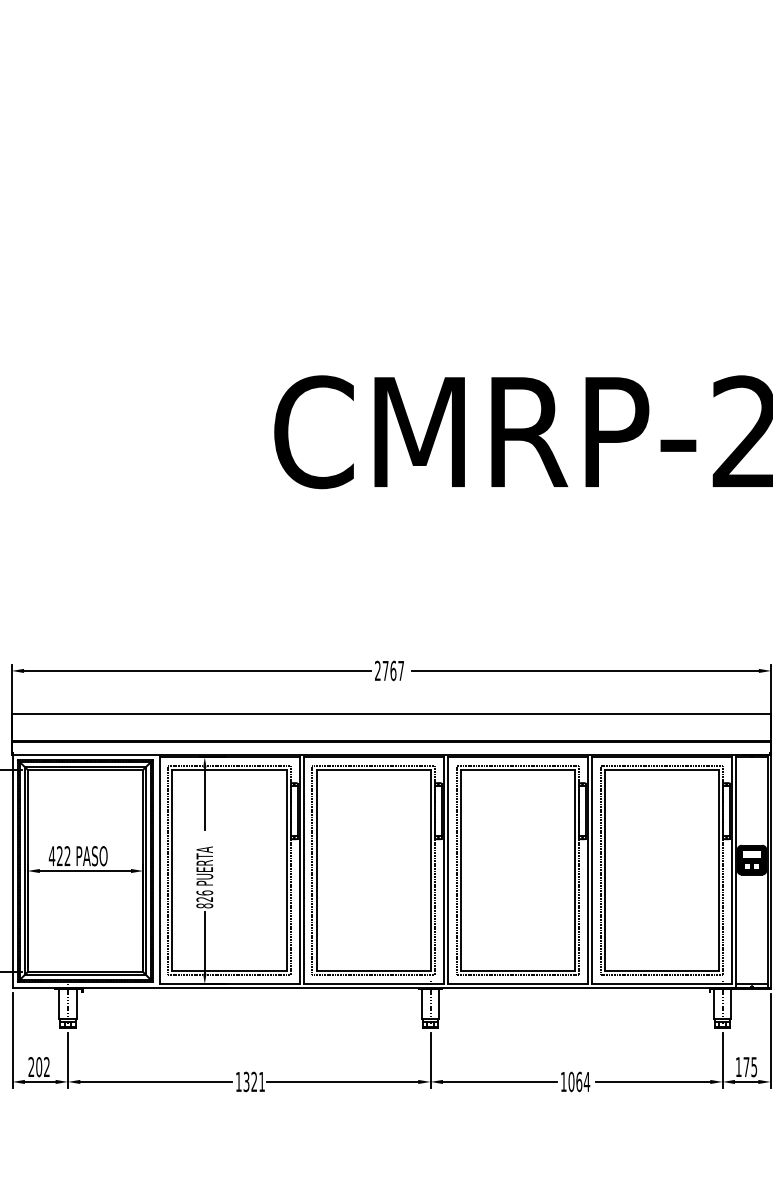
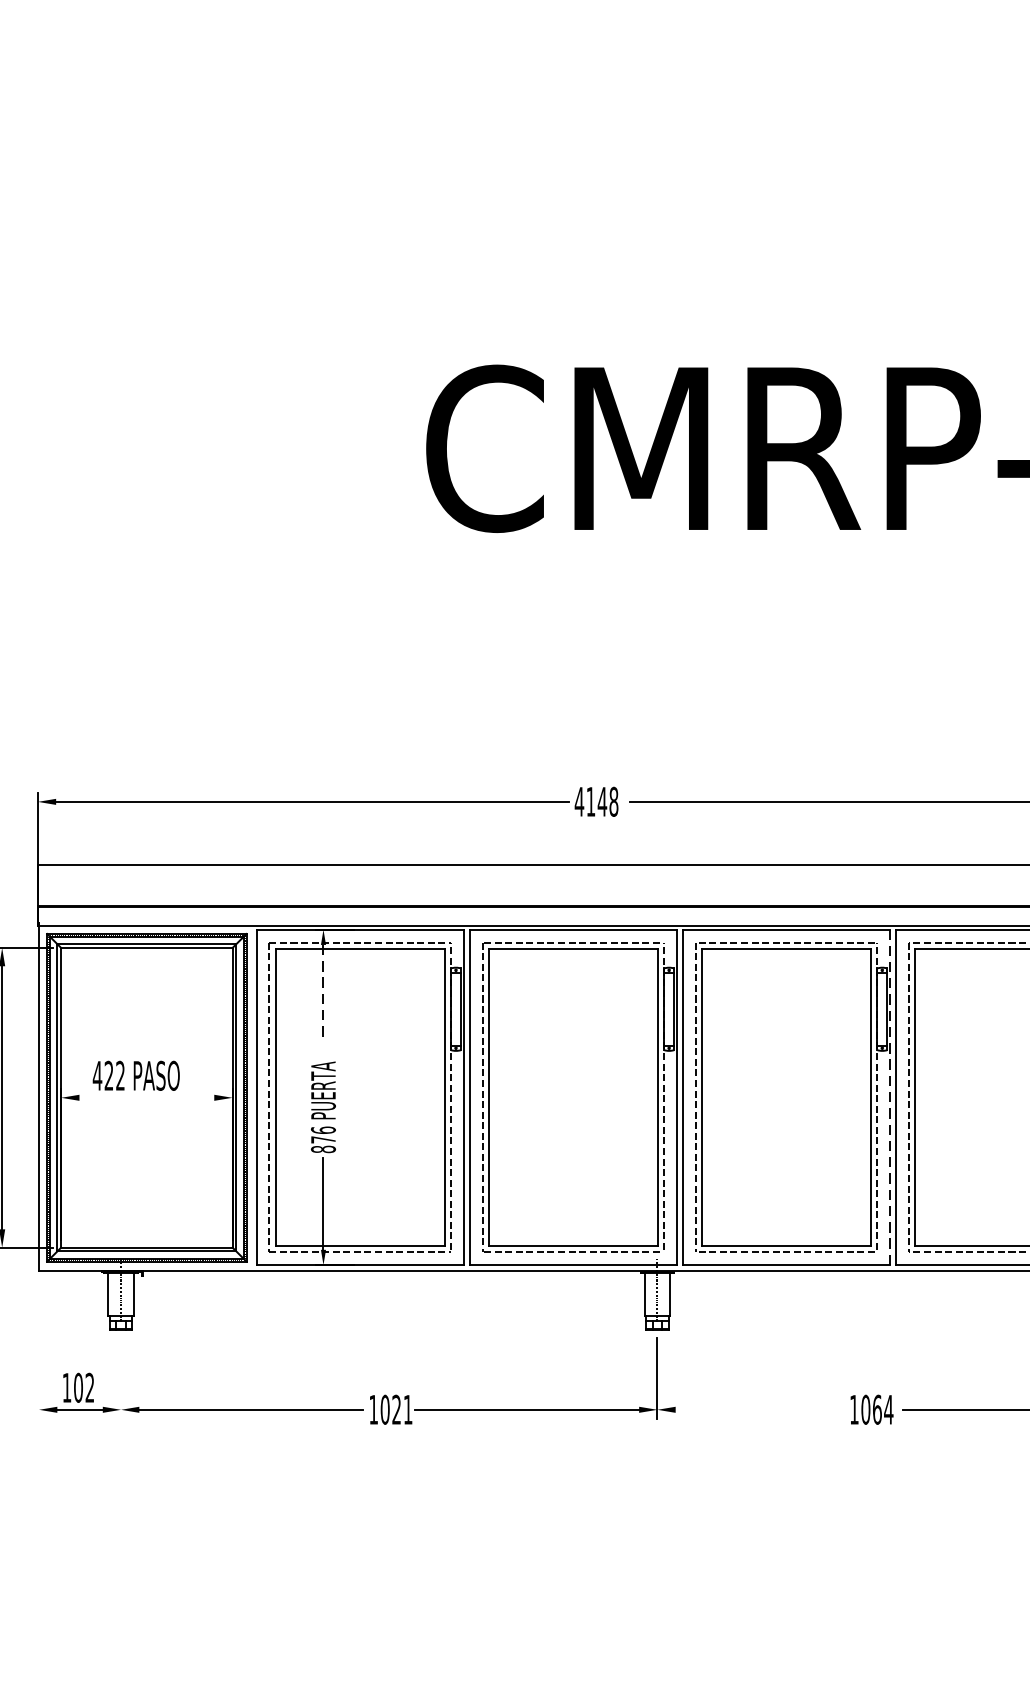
text: (389, 670) -> (596, 801), 2767 -> 4148
line: (204, 799) -> (323, 992), solid -> dashed
line: (587, 870) -> (889, 1097), solid -> dashed
line: (84, 871) -> (145, 1098), removed
text: (204, 899) -> (323, 1139), 826 -> 876
line: (12, 1040) -> (39, 1348), removed
line: (67, 1060) -> (120, 1378), removed
text: (31, 1066) -> (67, 1386), 202 -> 102
text: (246, 1081) -> (385, 1409), 1321 -> 1021
line: (499, 1081) -> (759, 1409), removed

